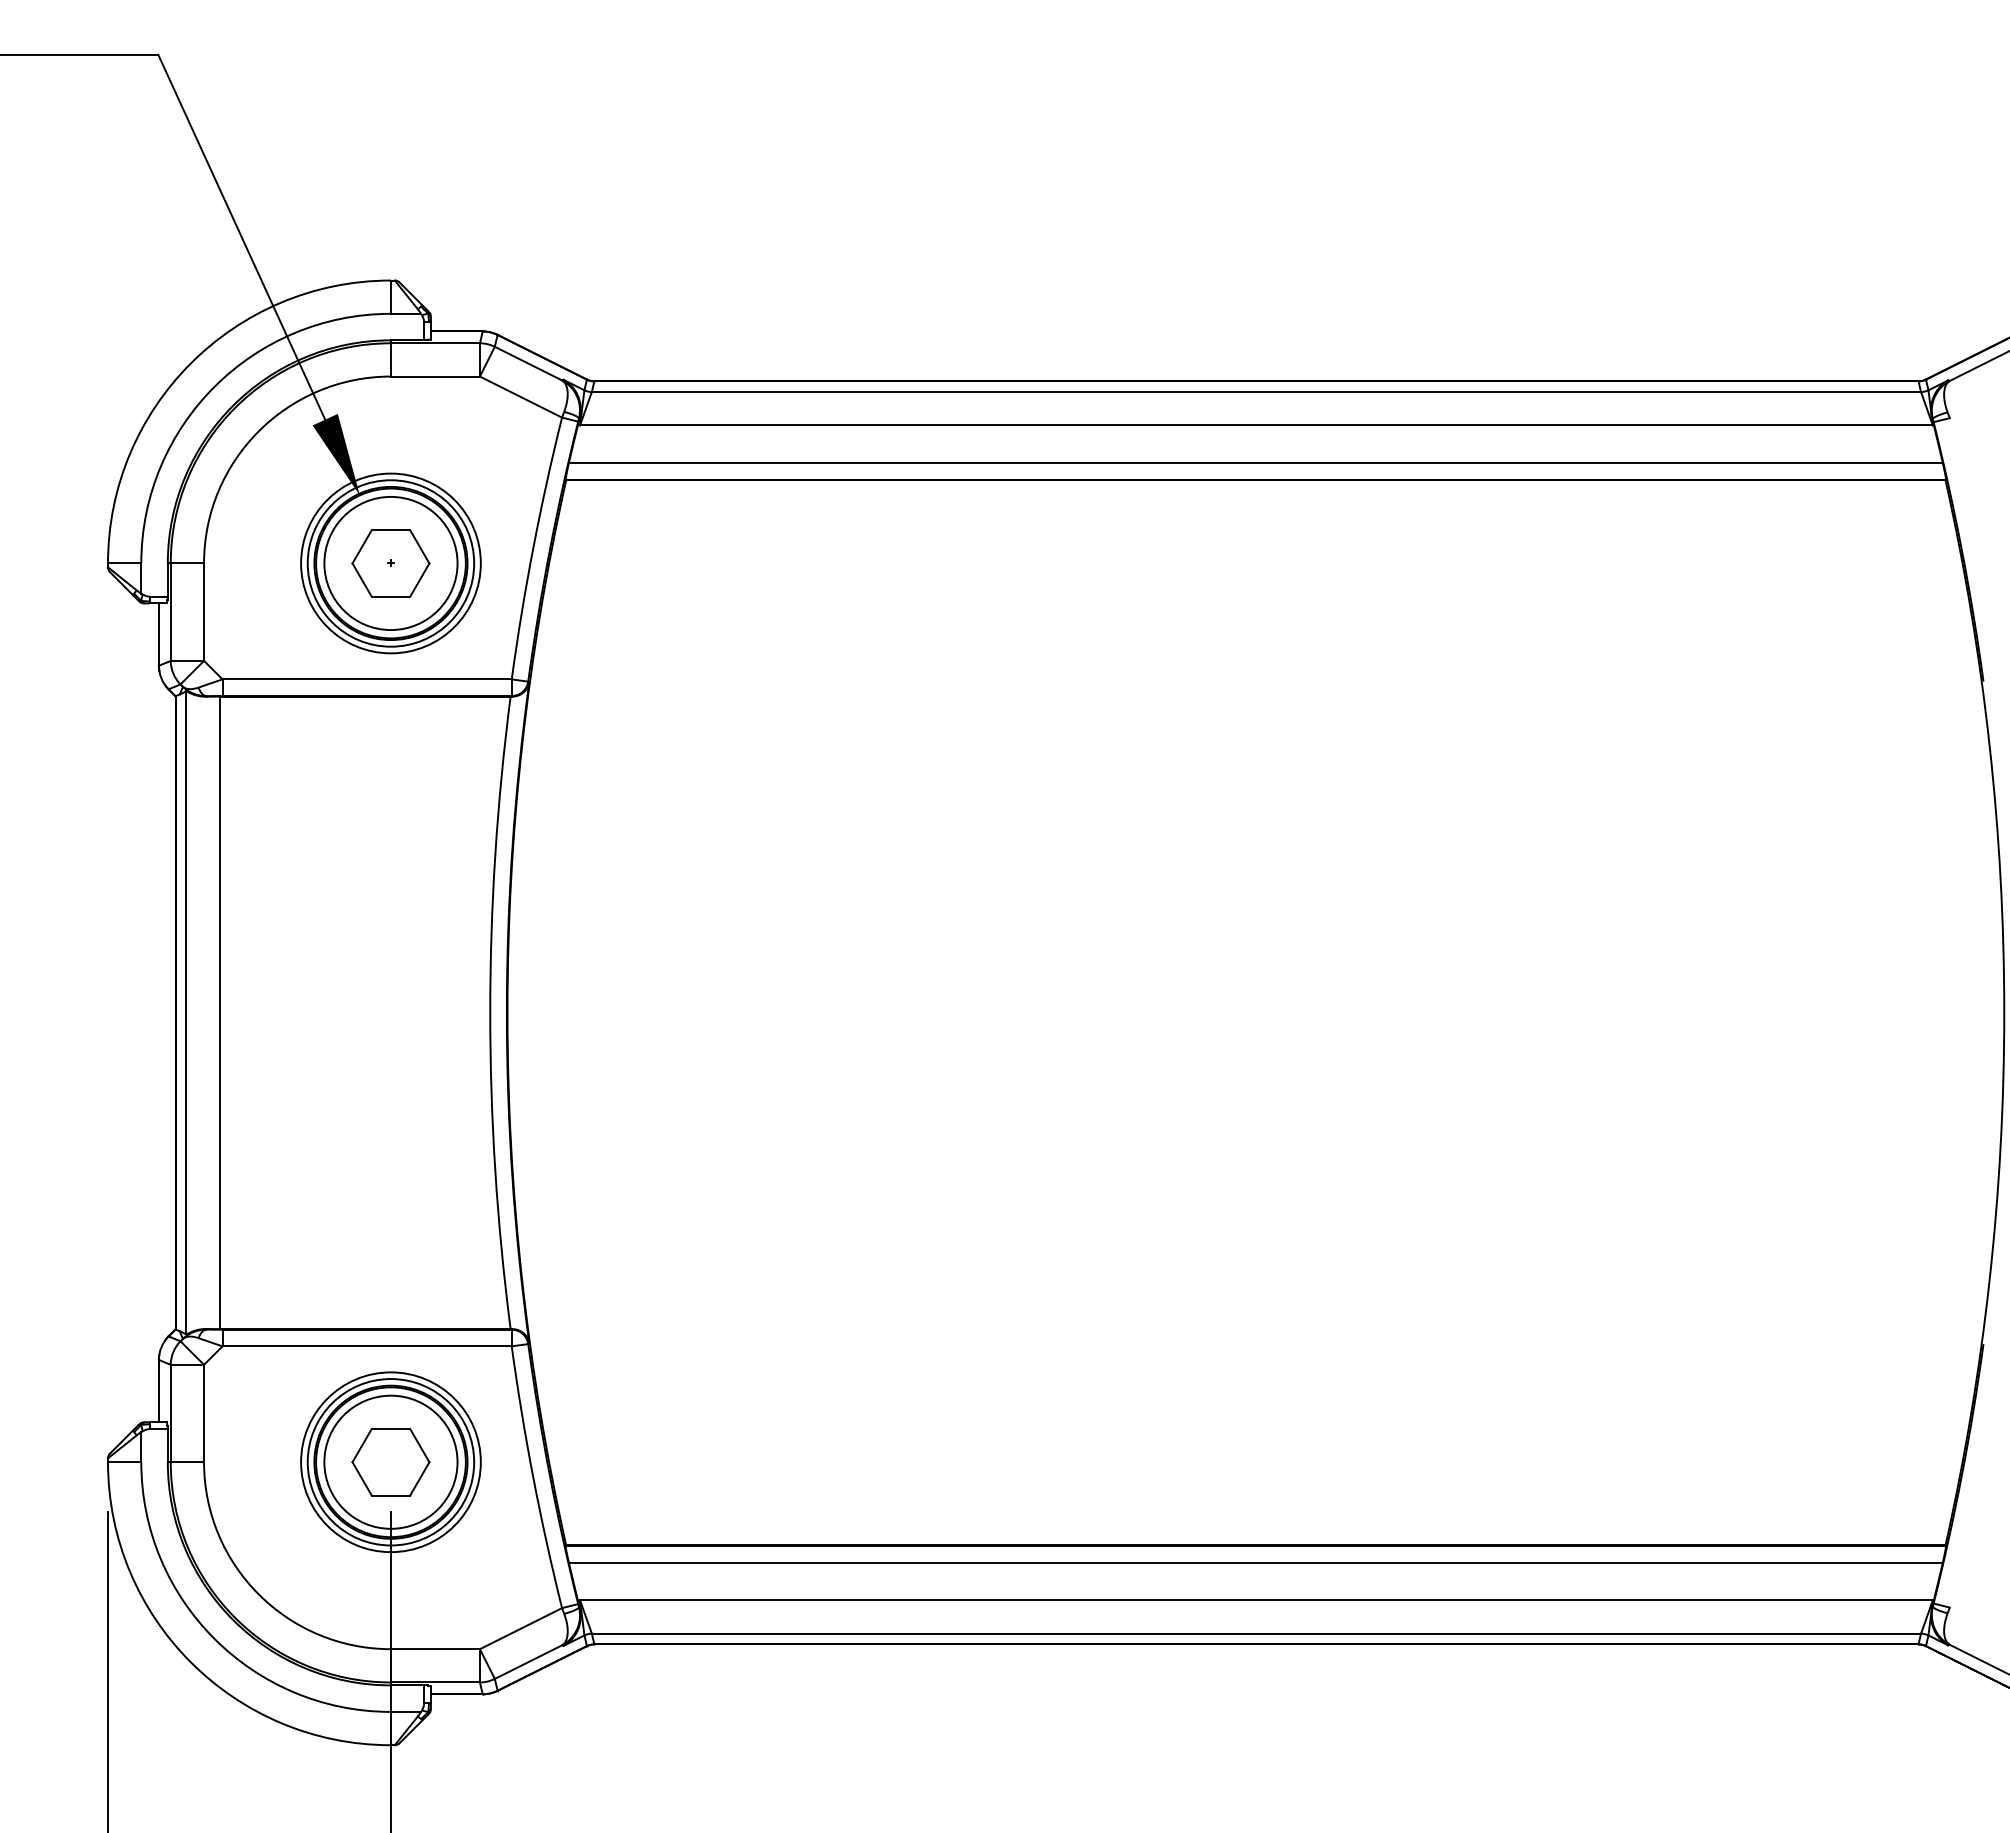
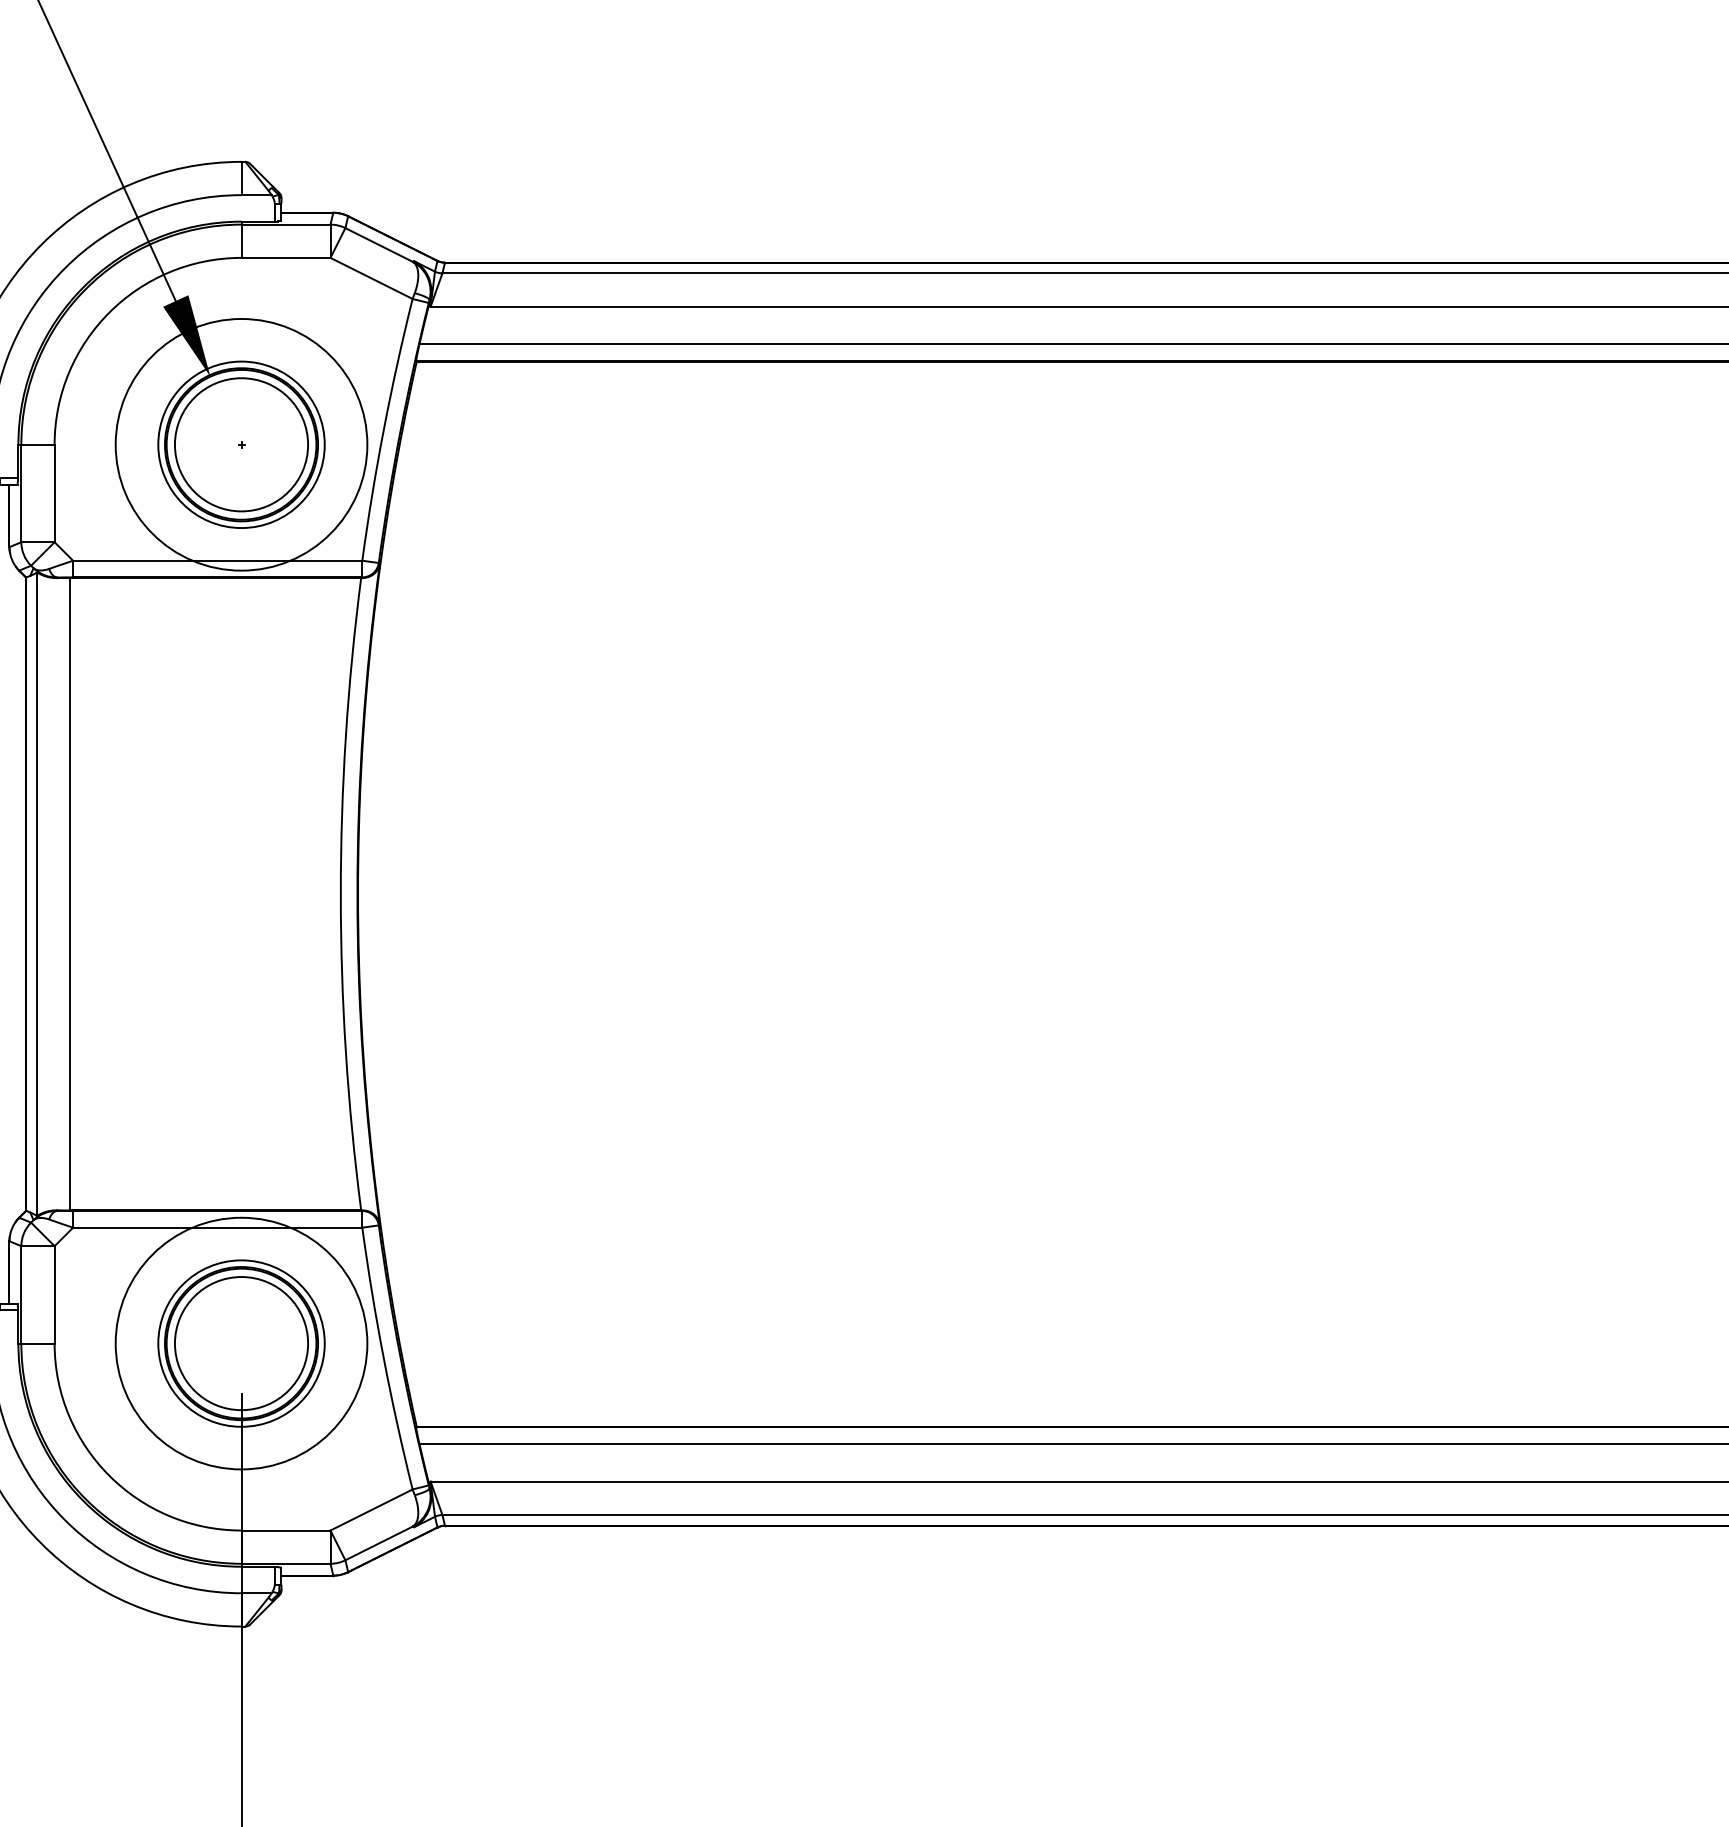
circle: (390, 563) -> (241, 444), size x1.4
part: (390, 563) -> (241, 444), removed
part: (390, 1461) -> (241, 1342), removed
circle: (390, 1462) -> (241, 1343), size x1.4

